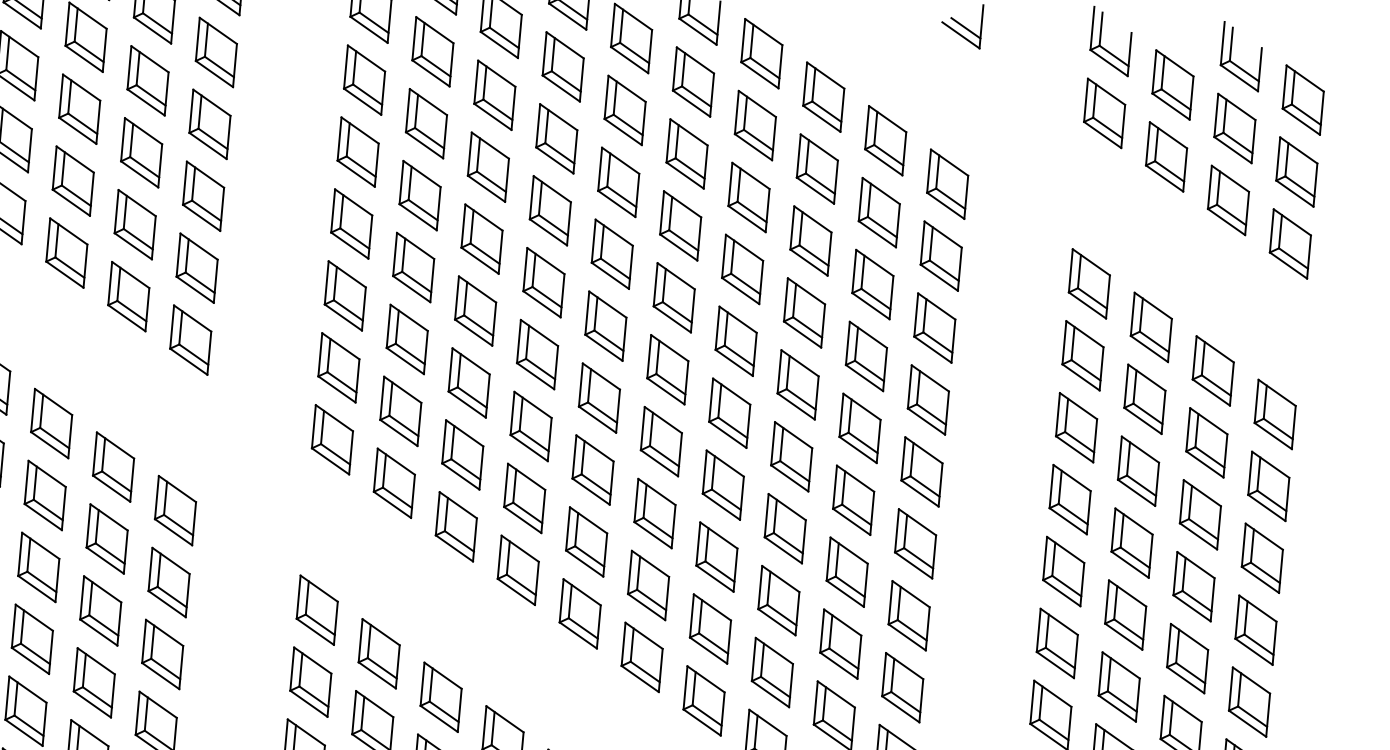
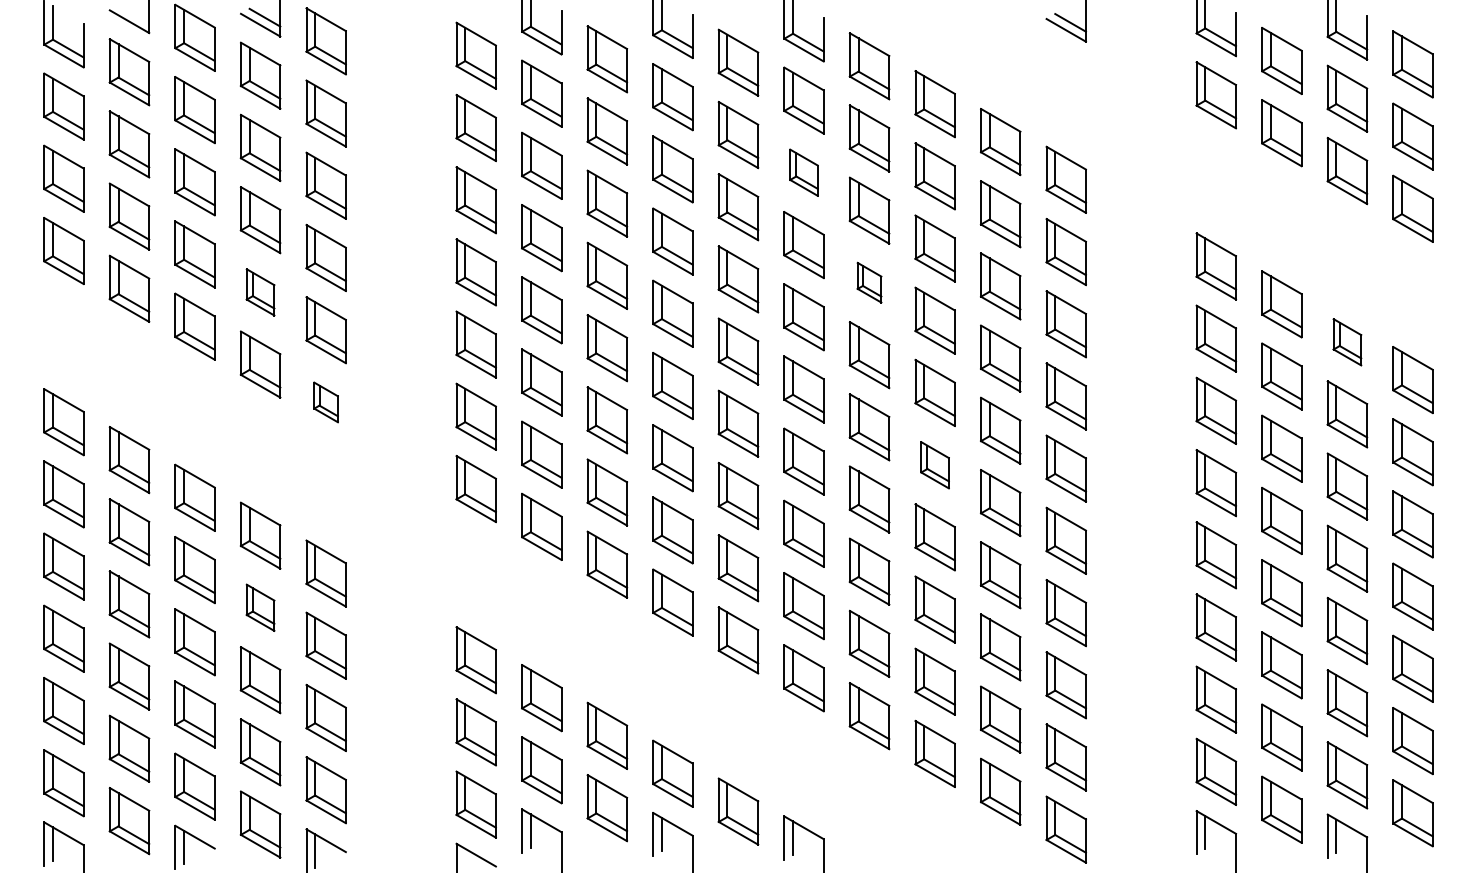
part: (686, 153) -> (803, 172), size x0.7
part: (135, 224) -> (260, 292), size x0.7
part: (742, 269) -> (869, 282), size x0.6
part: (190, 340) -> (325, 402), size x0.6
part: (1213, 371) -> (1347, 342), size x0.7
part: (791, 457) -> (934, 465), size x0.7
part: (107, 538) -> (260, 607), size x0.7

